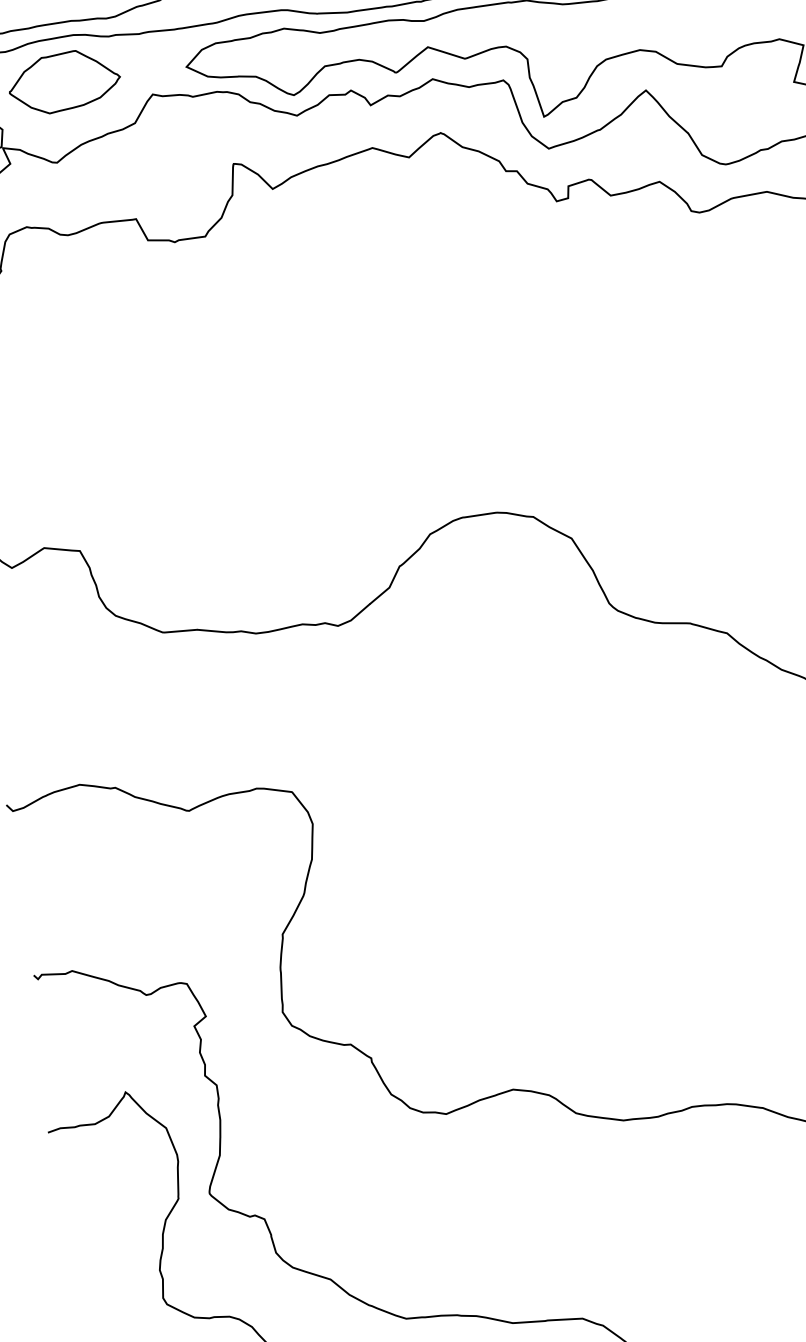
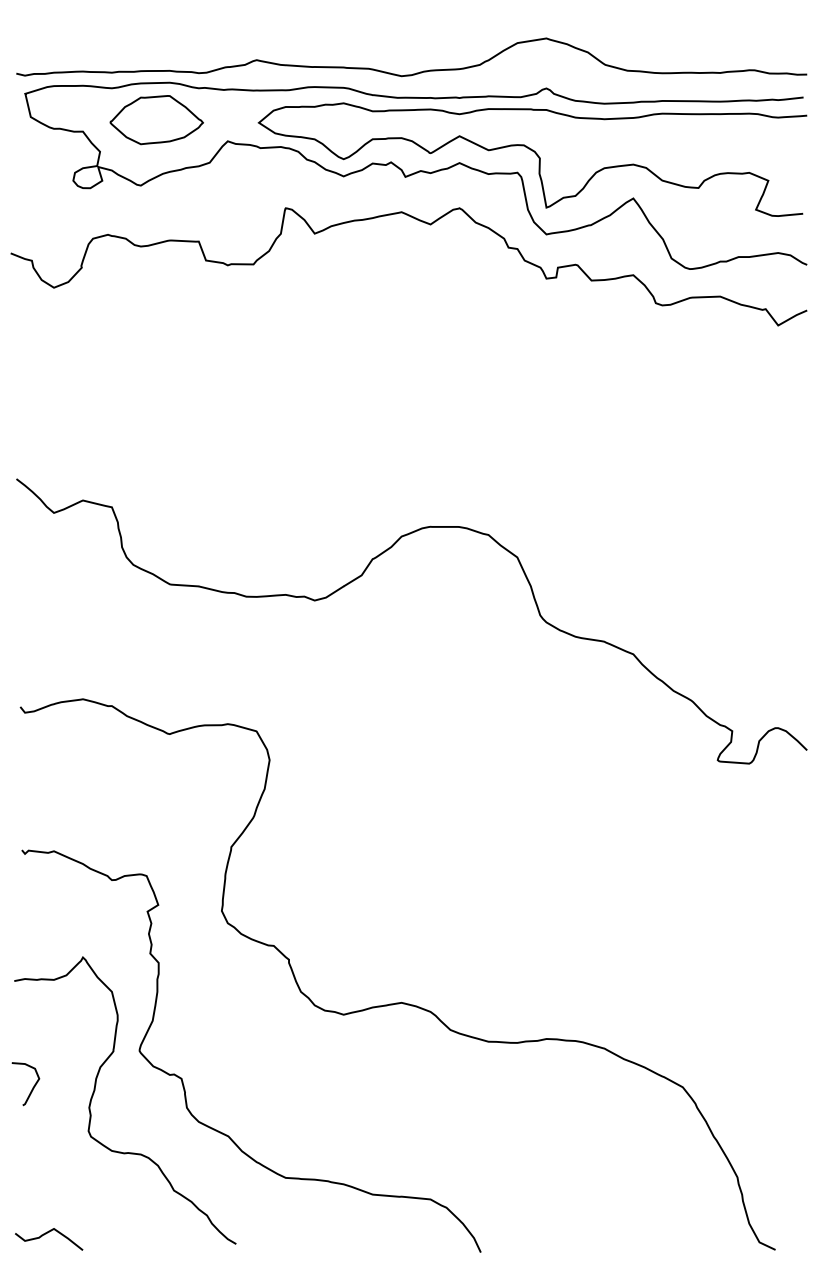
curve: (88, 1256) -> (32, 1087), added

